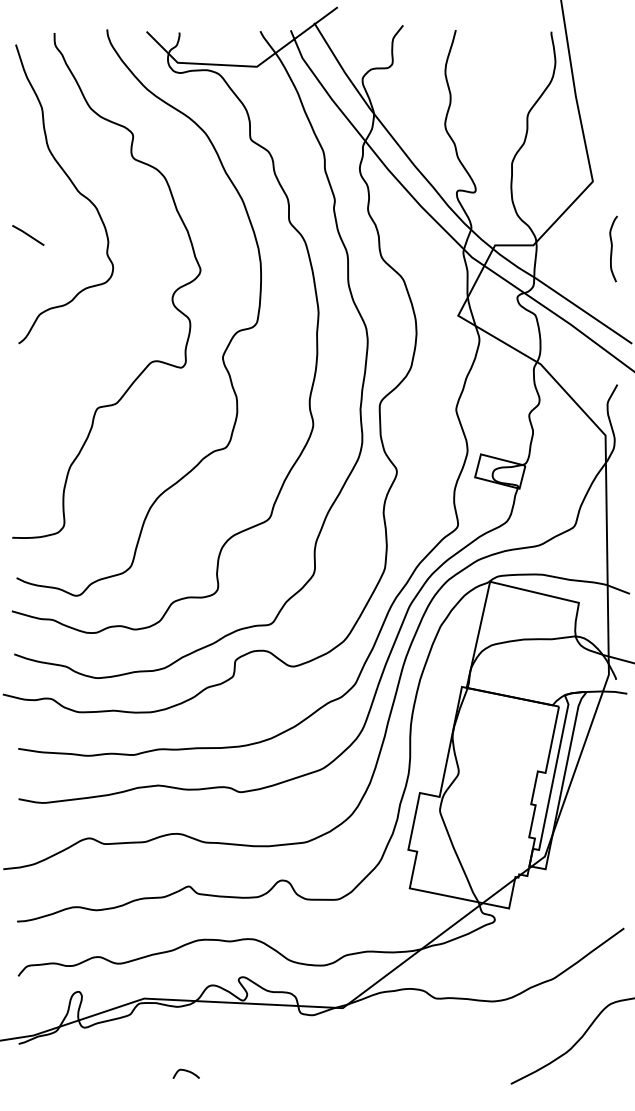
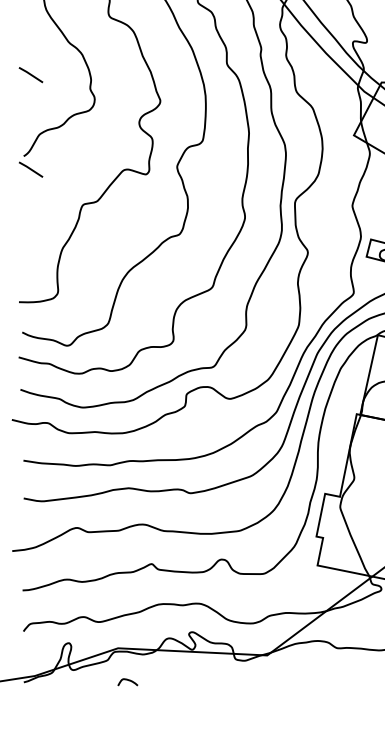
line: (28, 361) -> (31, 169), added
curve: (185, 1071) -> (127, 680), moved

